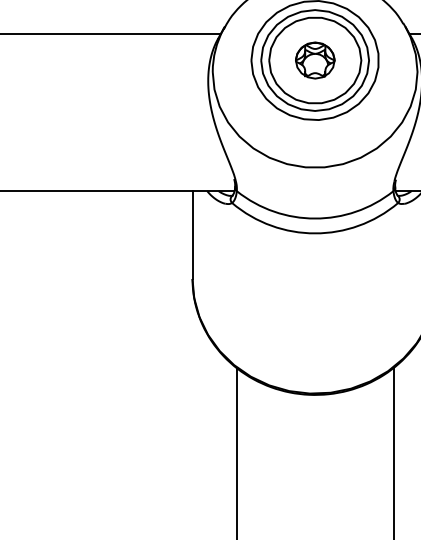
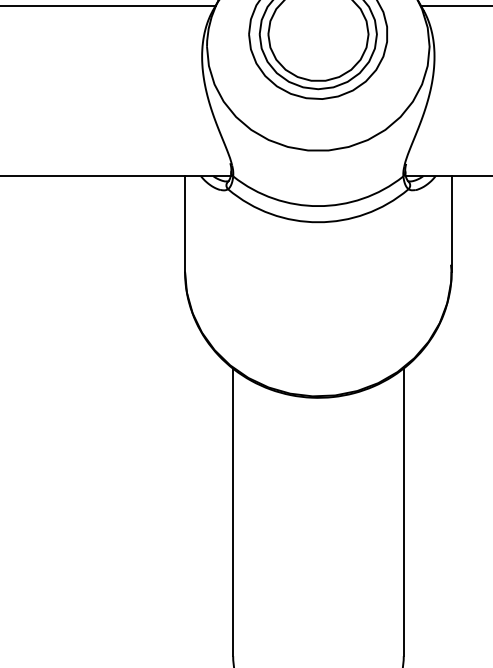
part: (315, 59) -> (318, 33), removed

